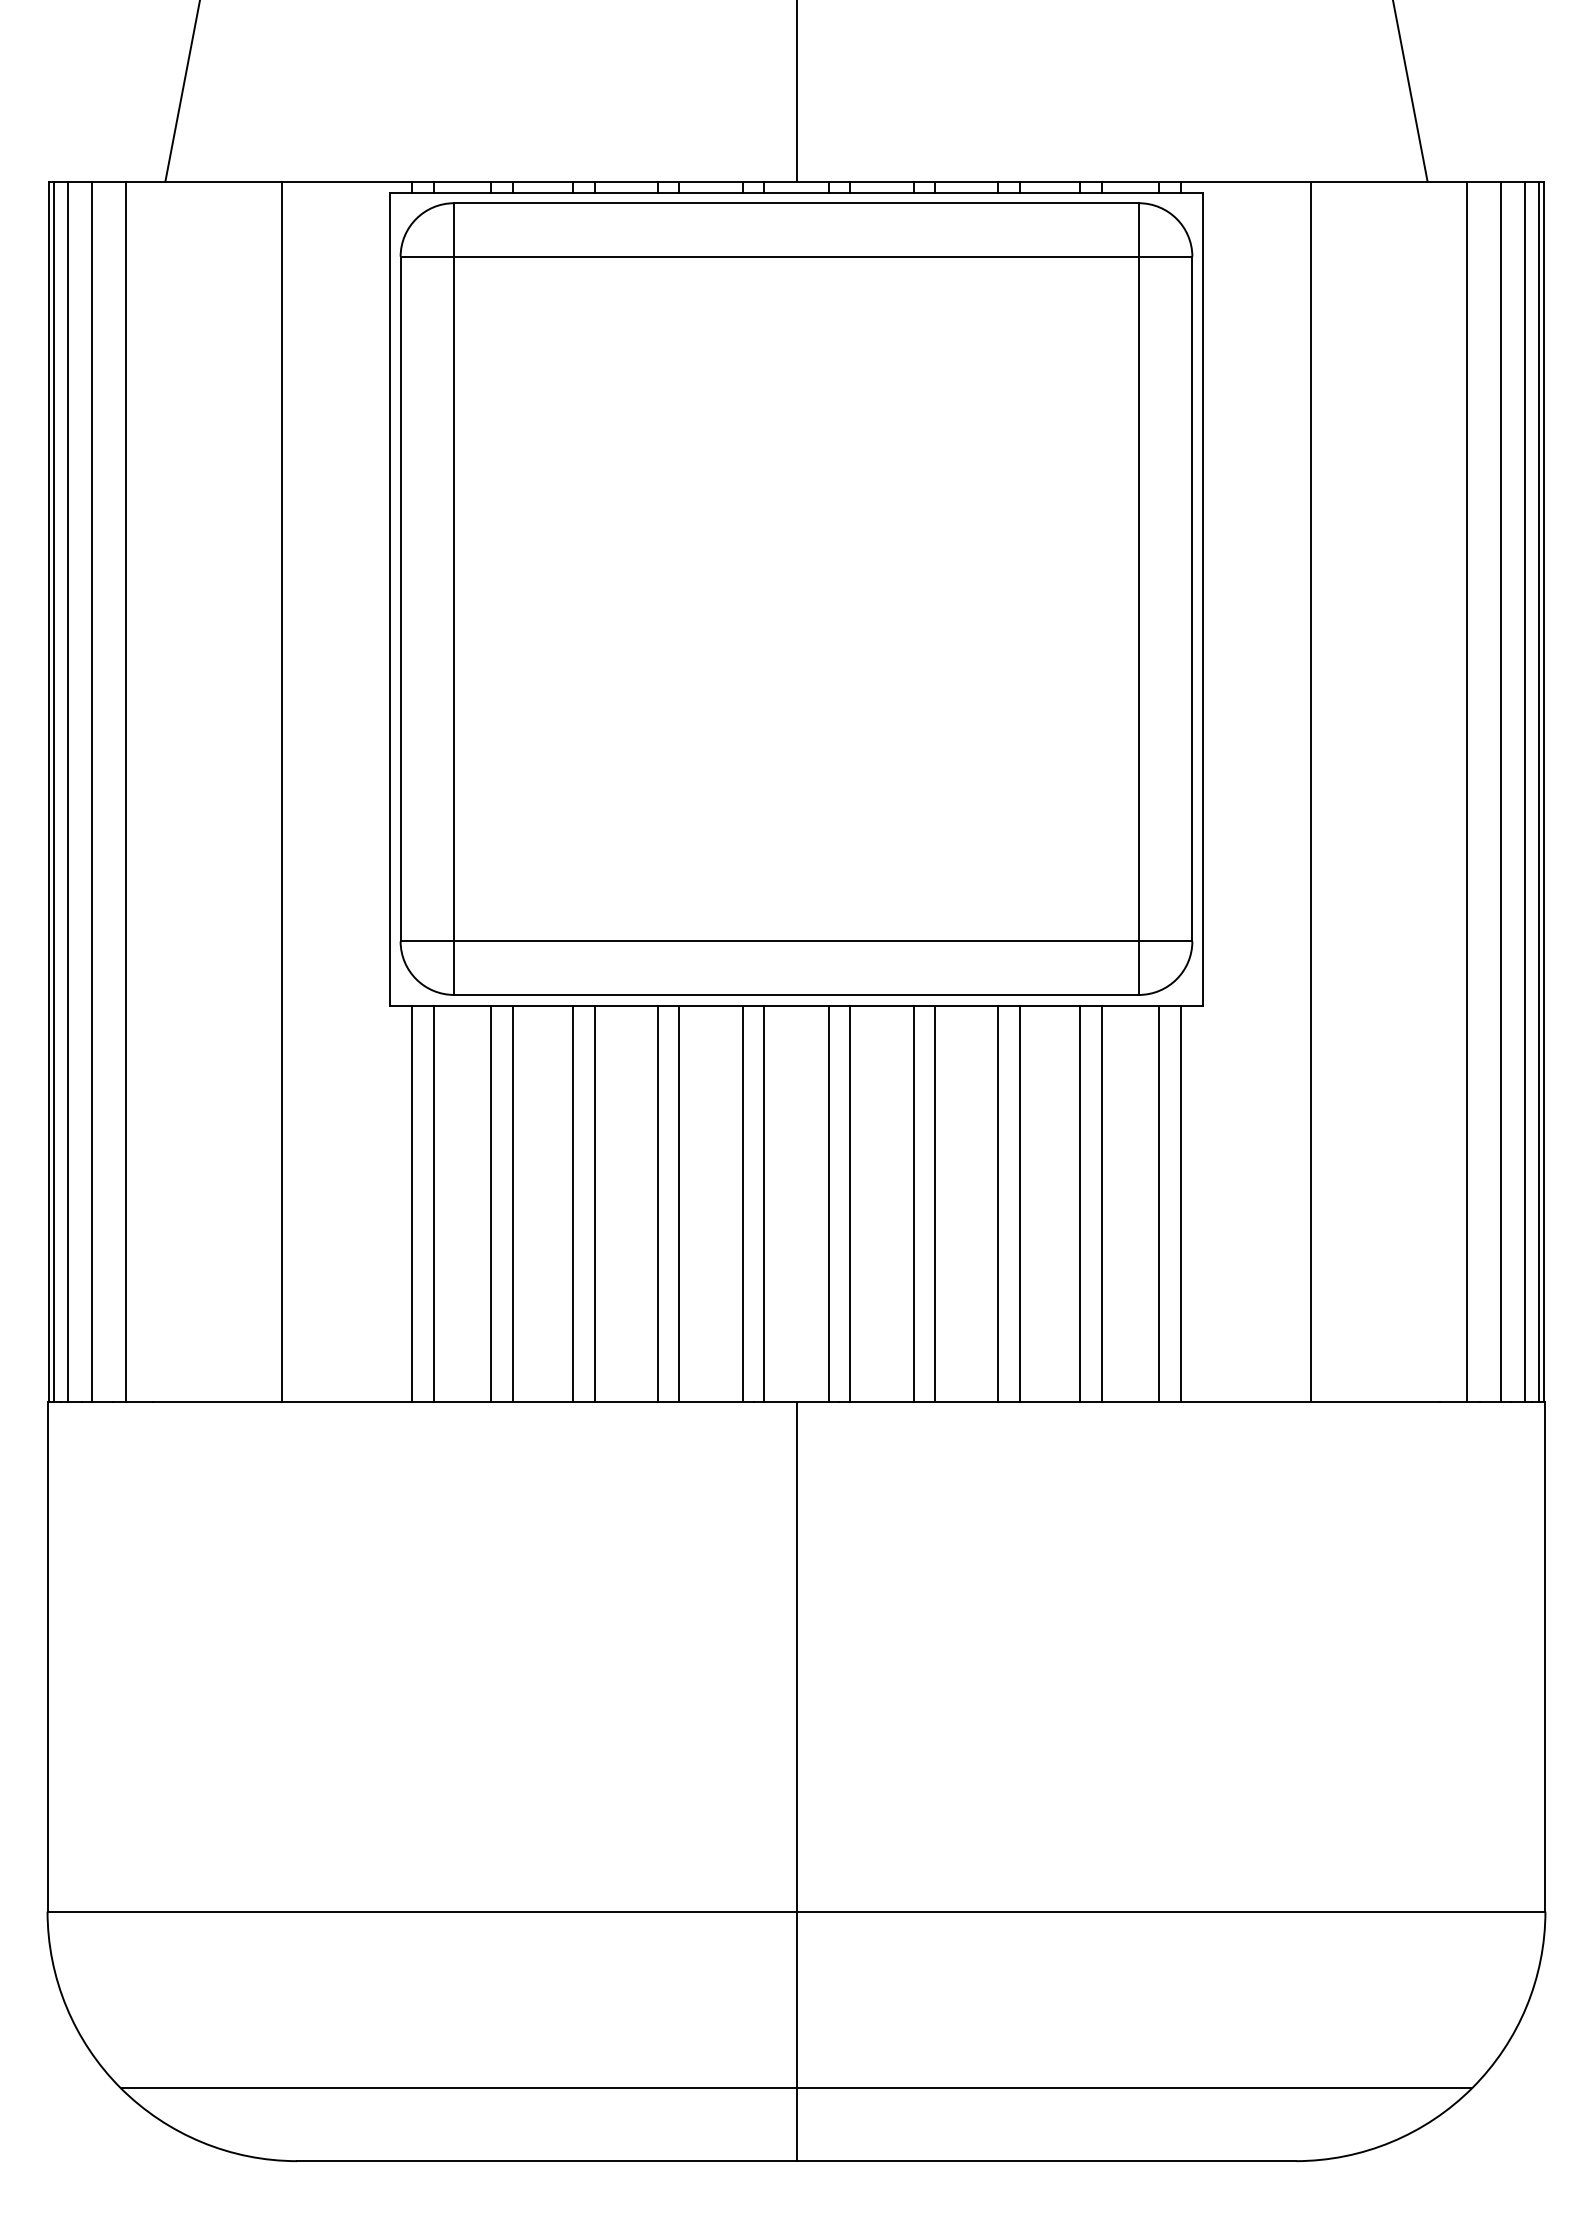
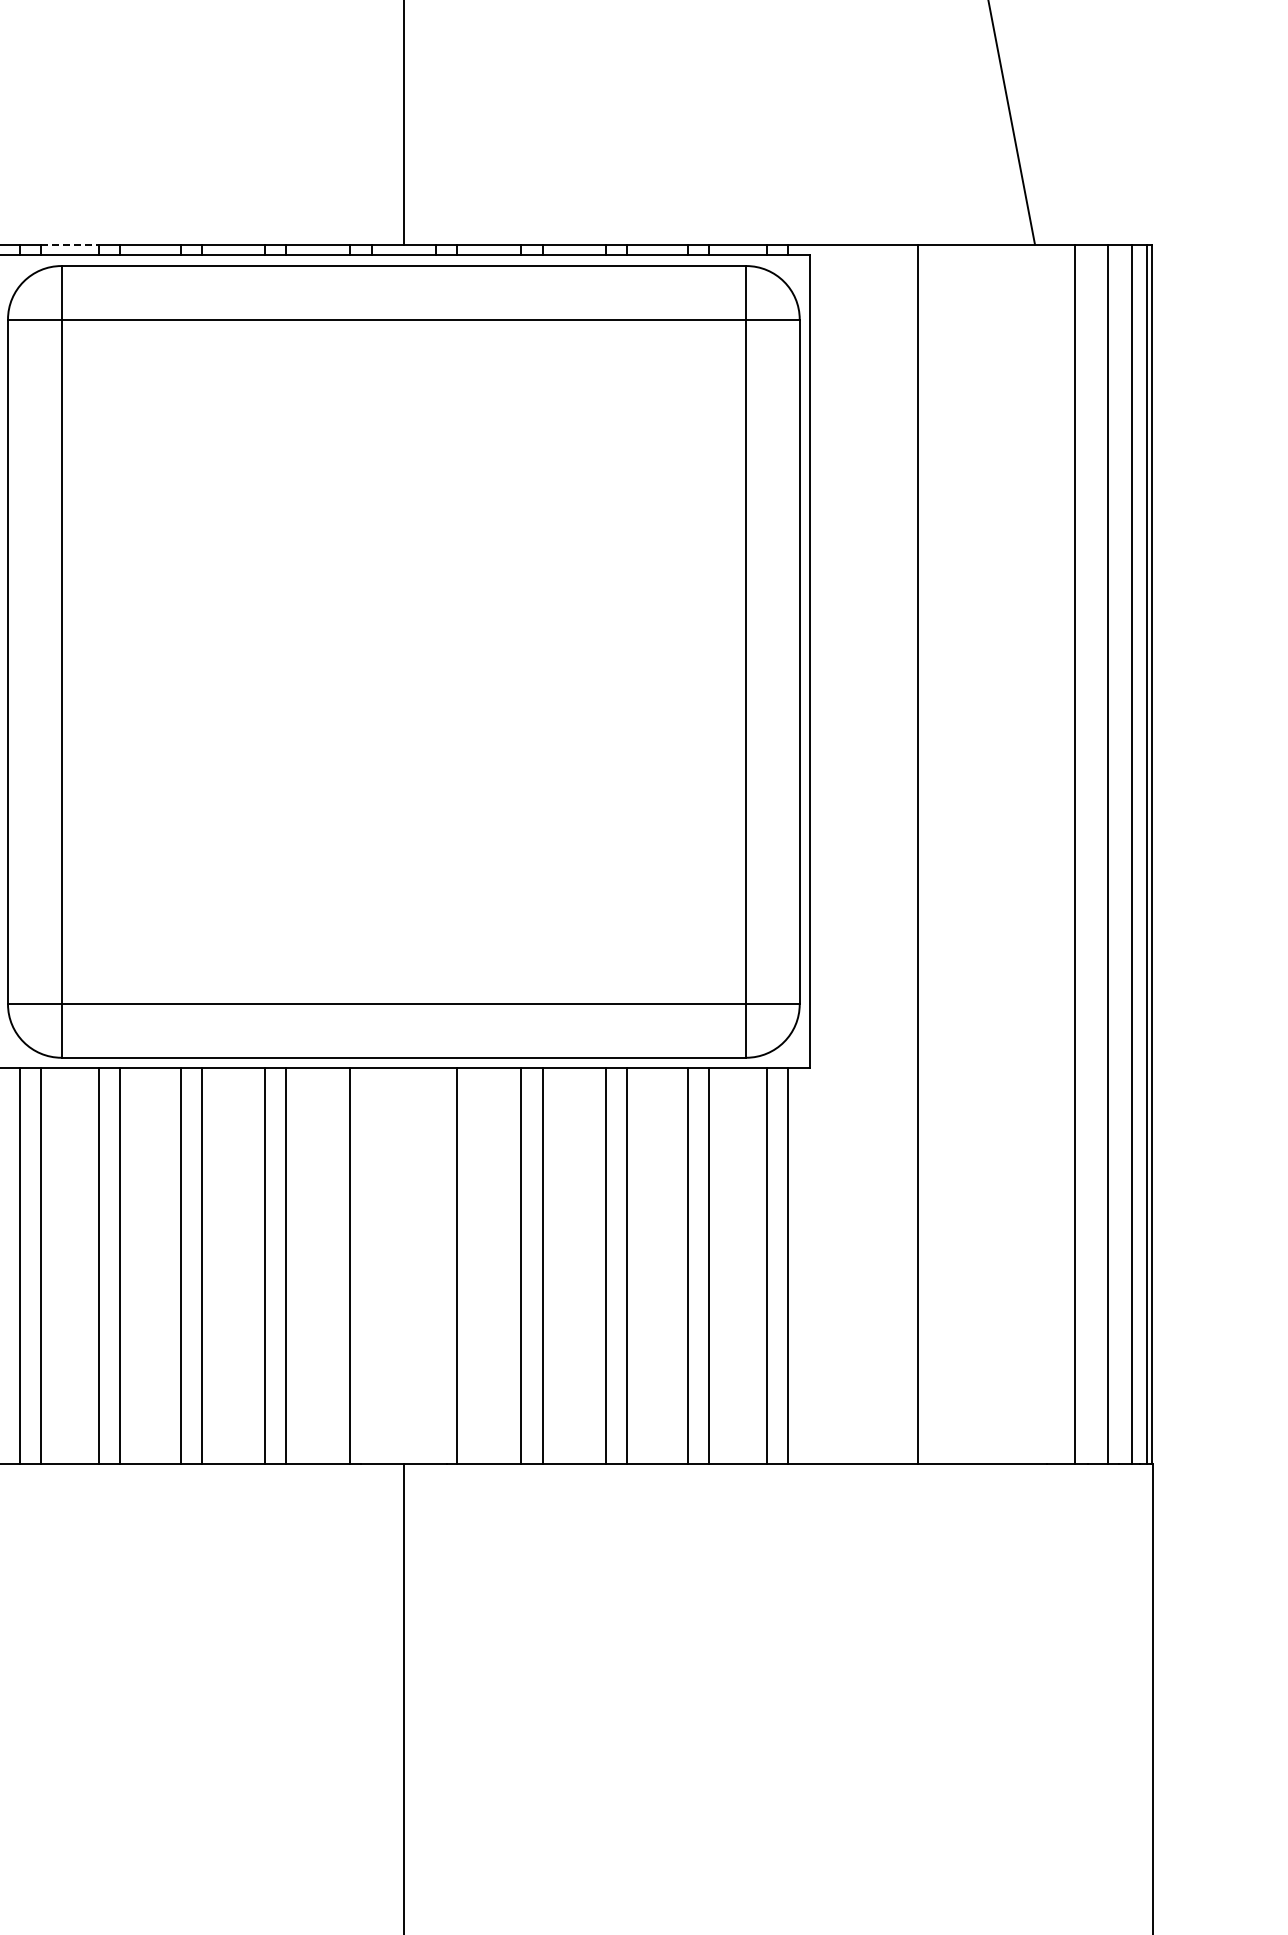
line: (462, 181) -> (69, 244), solid -> dashed
line: (764, 1203) -> (371, 1266), removed
line: (828, 1203) -> (435, 1266), removed

